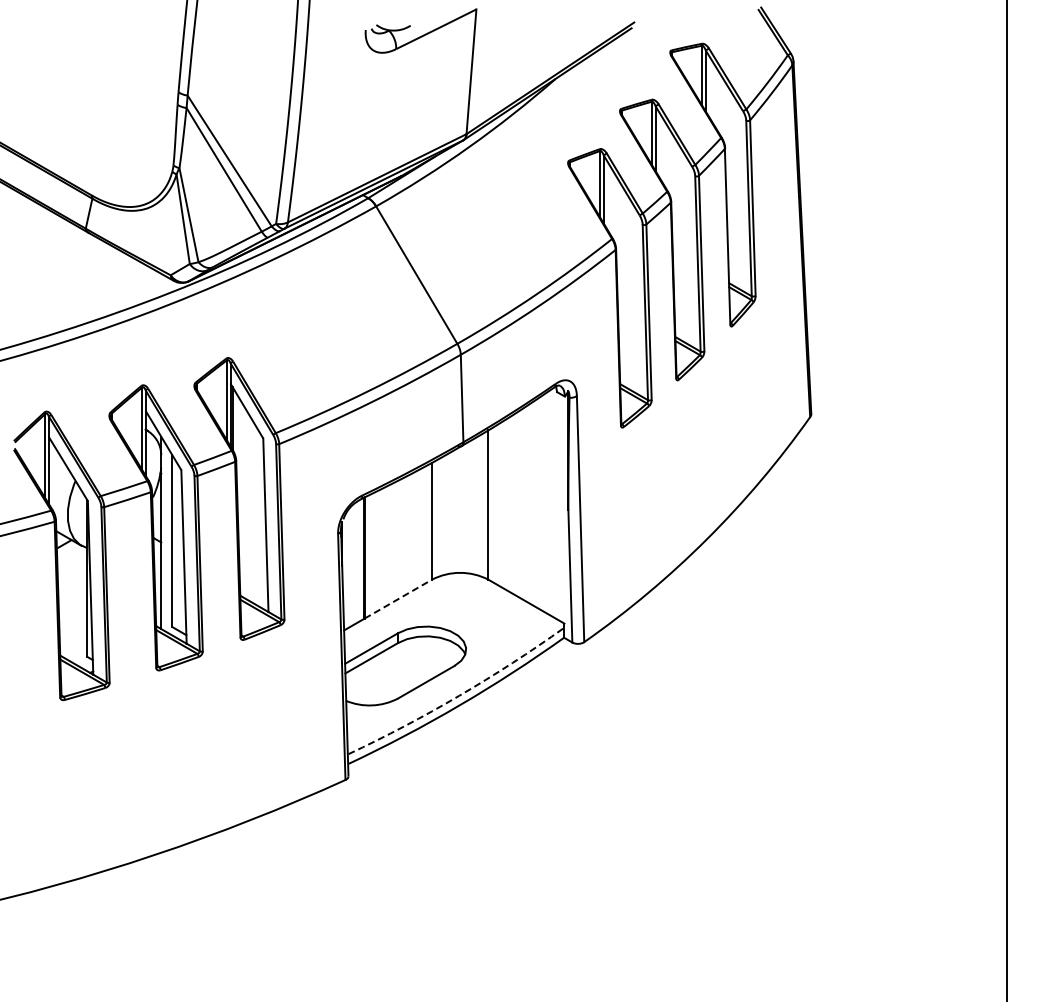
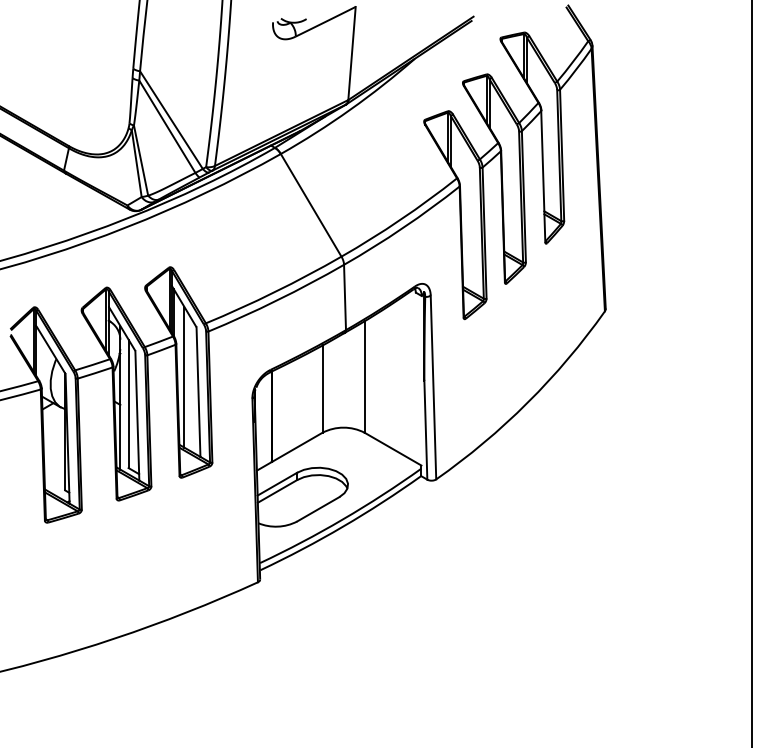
line: (246, 505) -> (184, 377), added
line: (398, 599) -> (297, 447), dashed -> solid
arc: (459, 695) -> (343, 519), dashed -> solid

